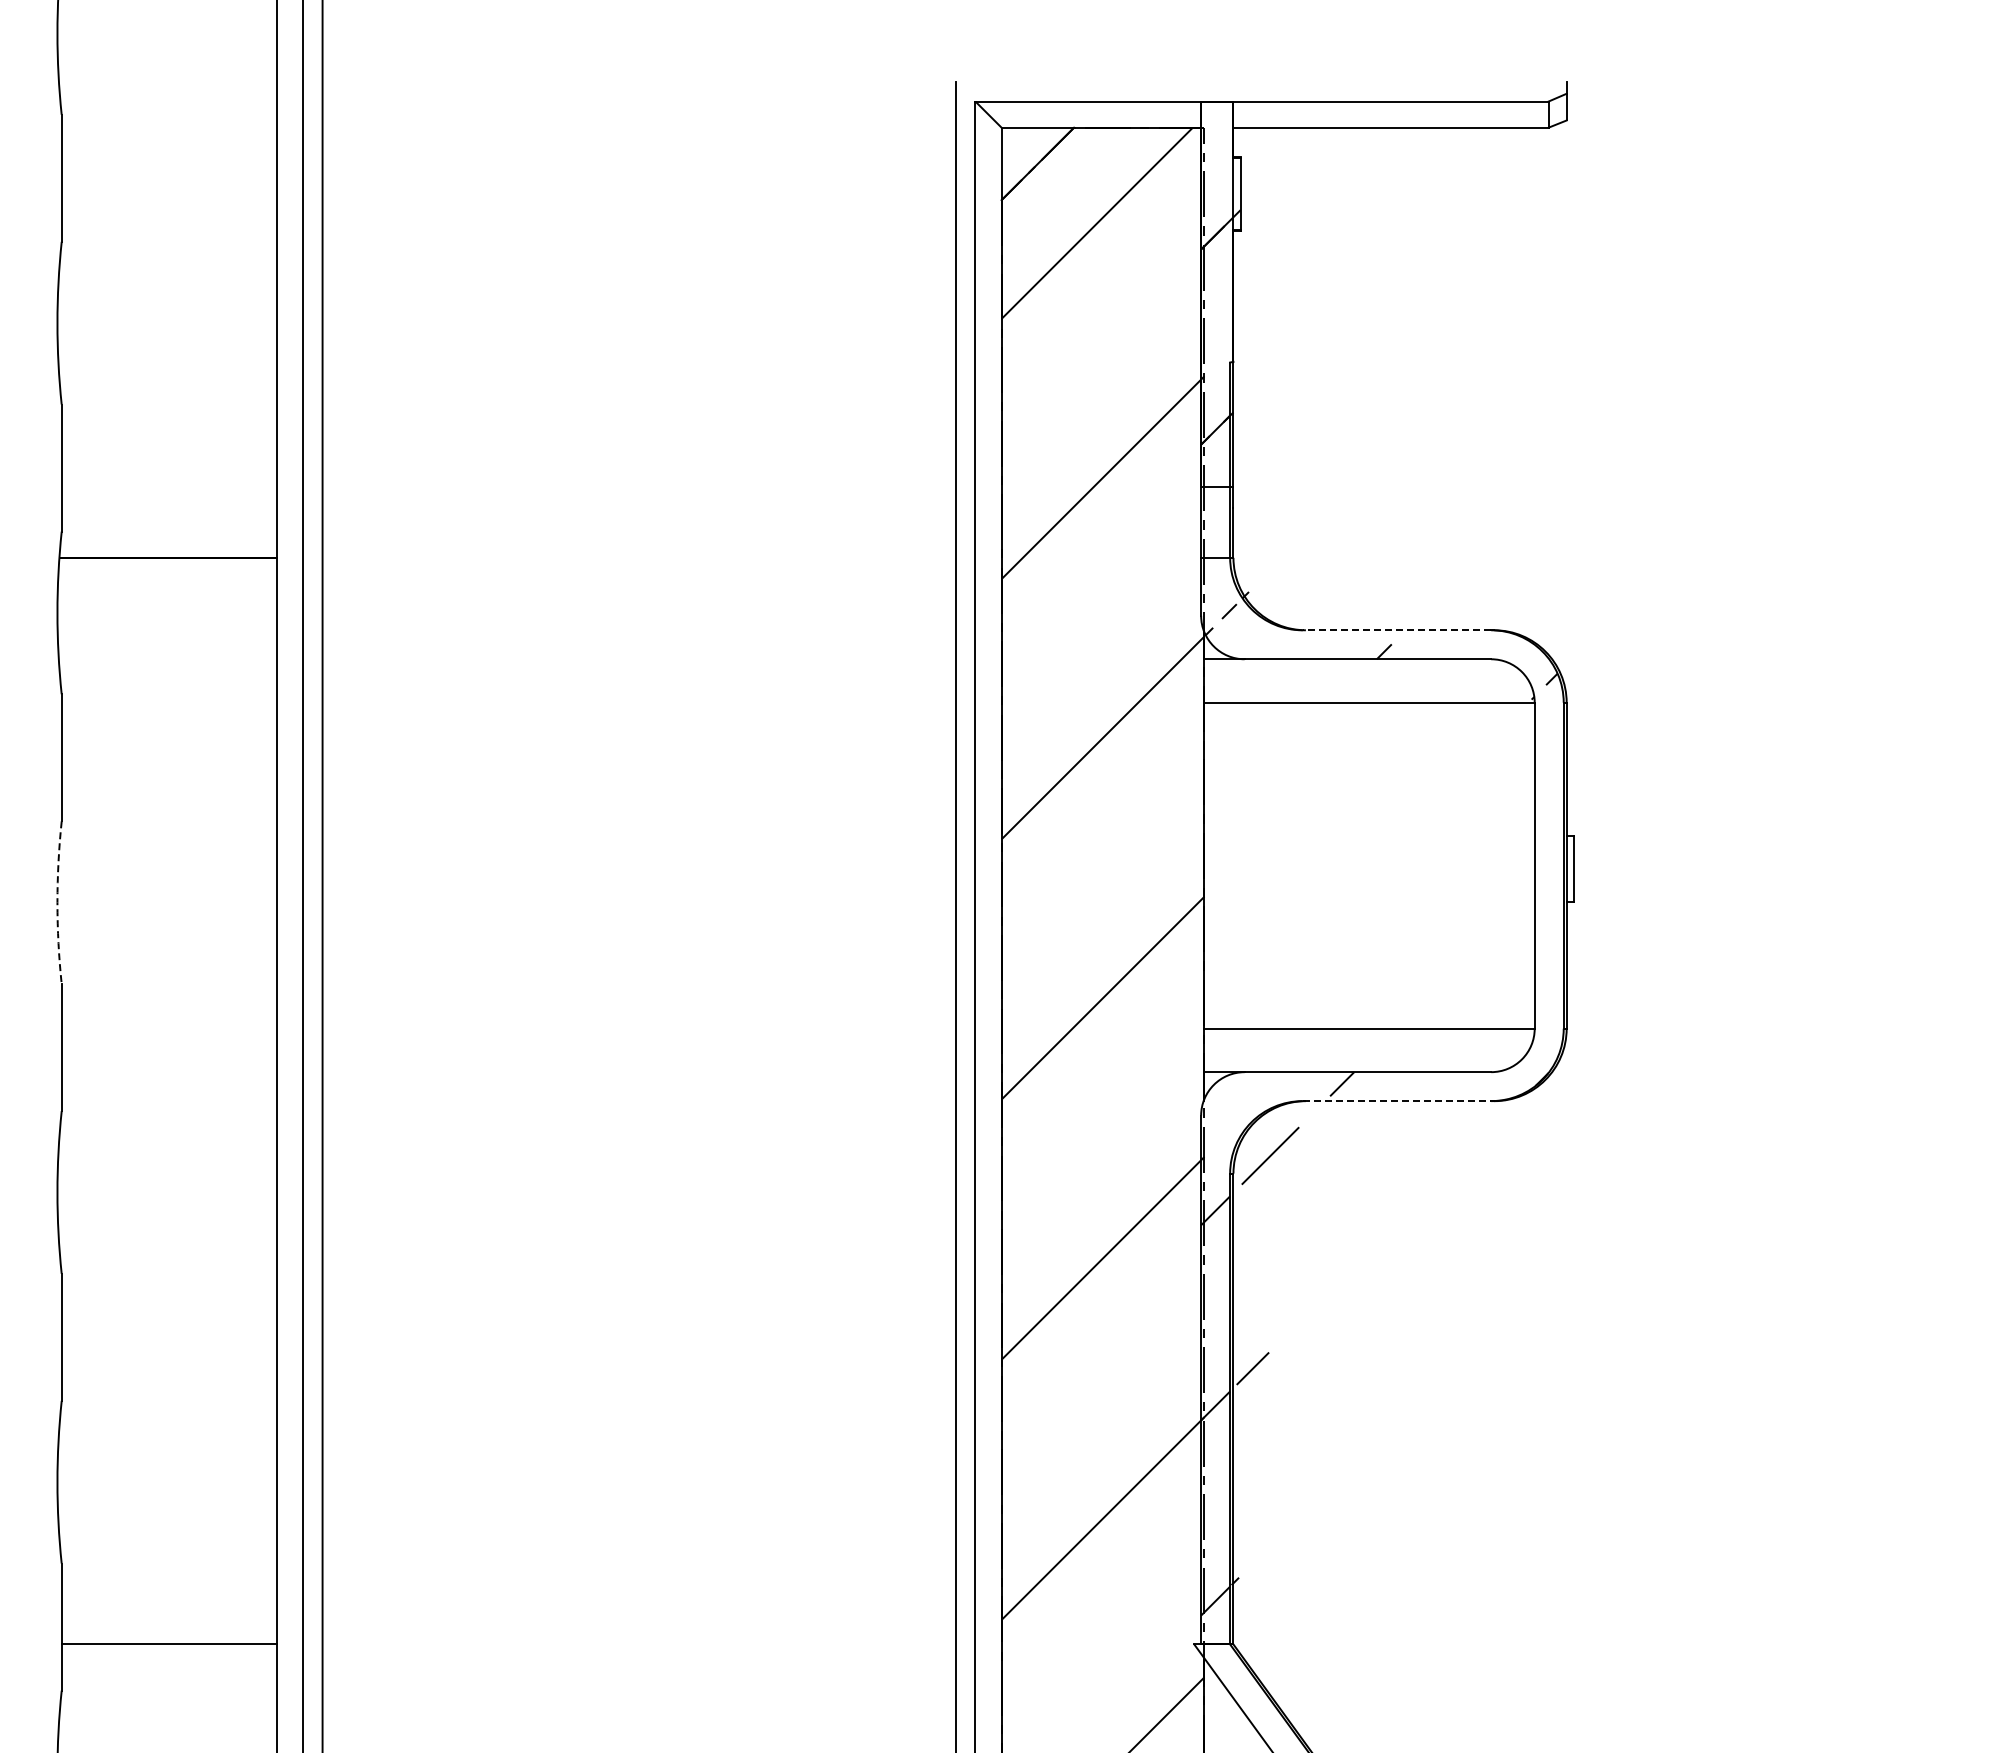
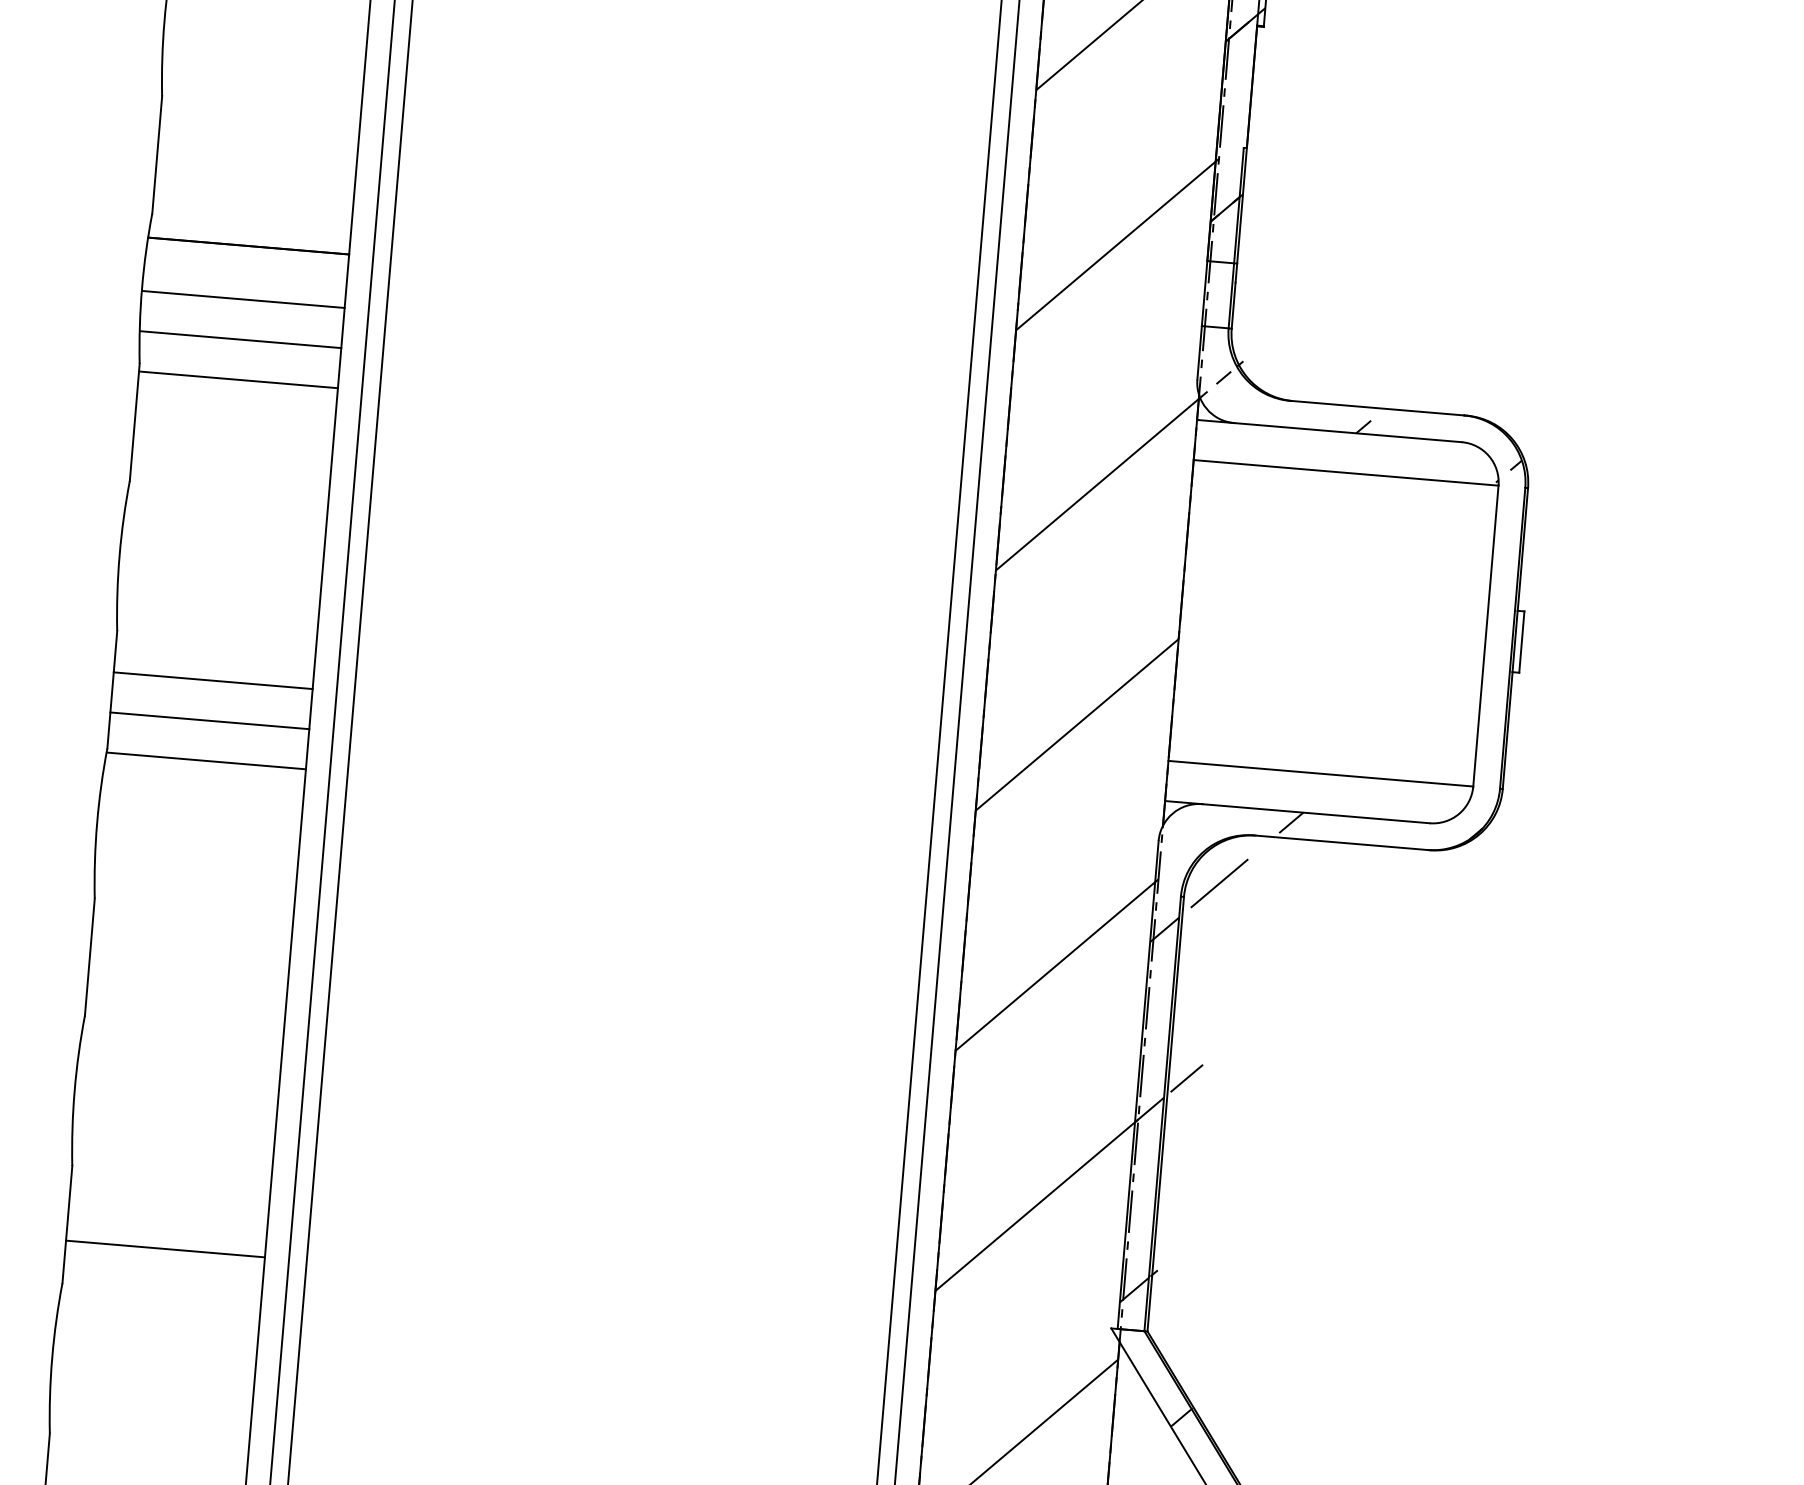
line: (167, 615) -> (243, 299), added
line: (1396, 630) -> (1376, 408), dashed -> solid
line: (168, 659) -> (240, 339), added
line: (169, 702) -> (238, 379), added
arc: (57, 902) -> (119, 555), dashed -> solid
line: (169, 1028) -> (213, 680), added
line: (169, 1072) -> (209, 721), added
line: (1397, 1101) -> (1340, 843), dashed -> solid
line: (169, 1115) -> (206, 760), added
hatch: (1277, 1733) -> (1181, 1417), added

